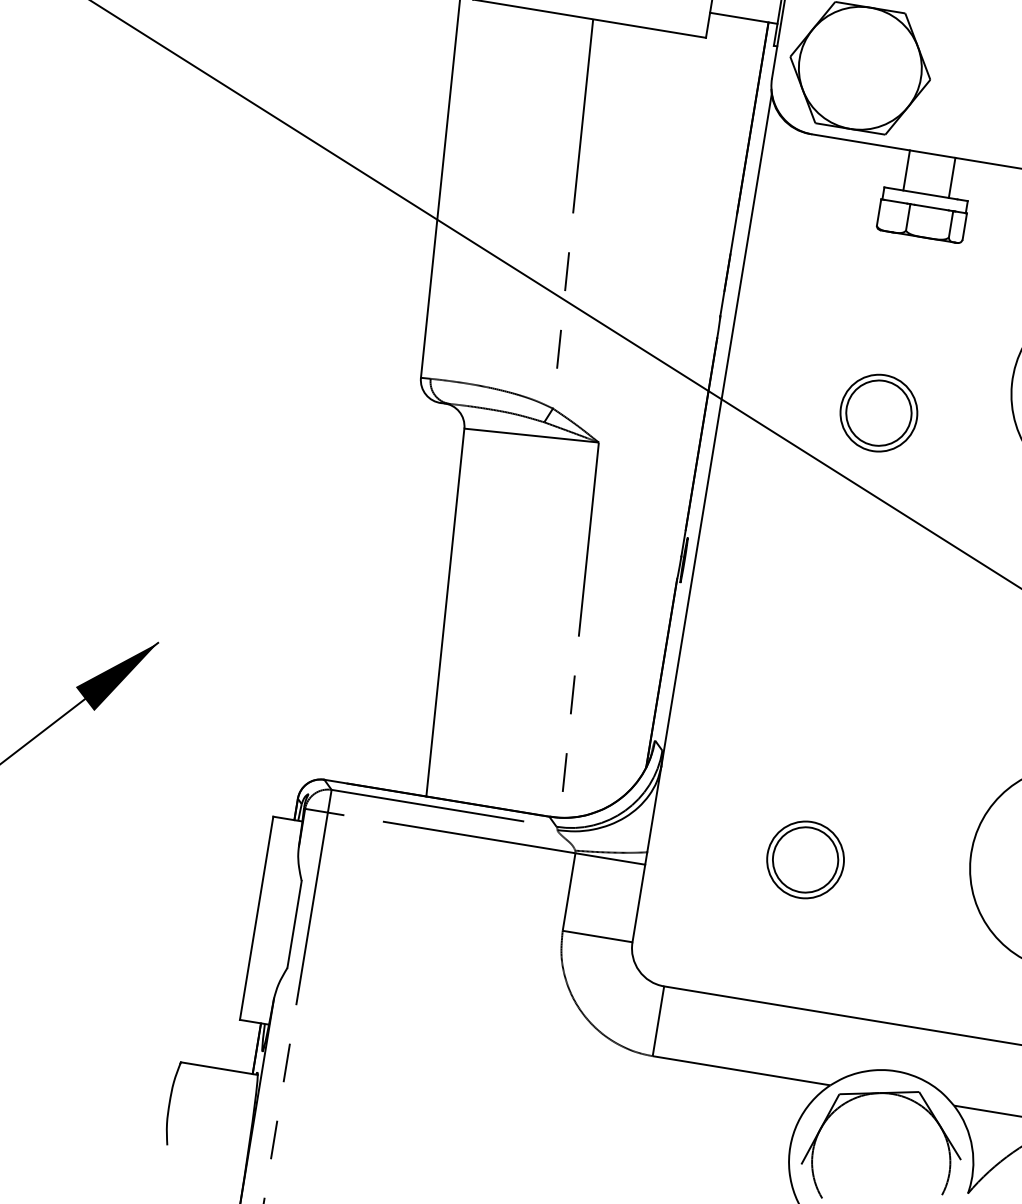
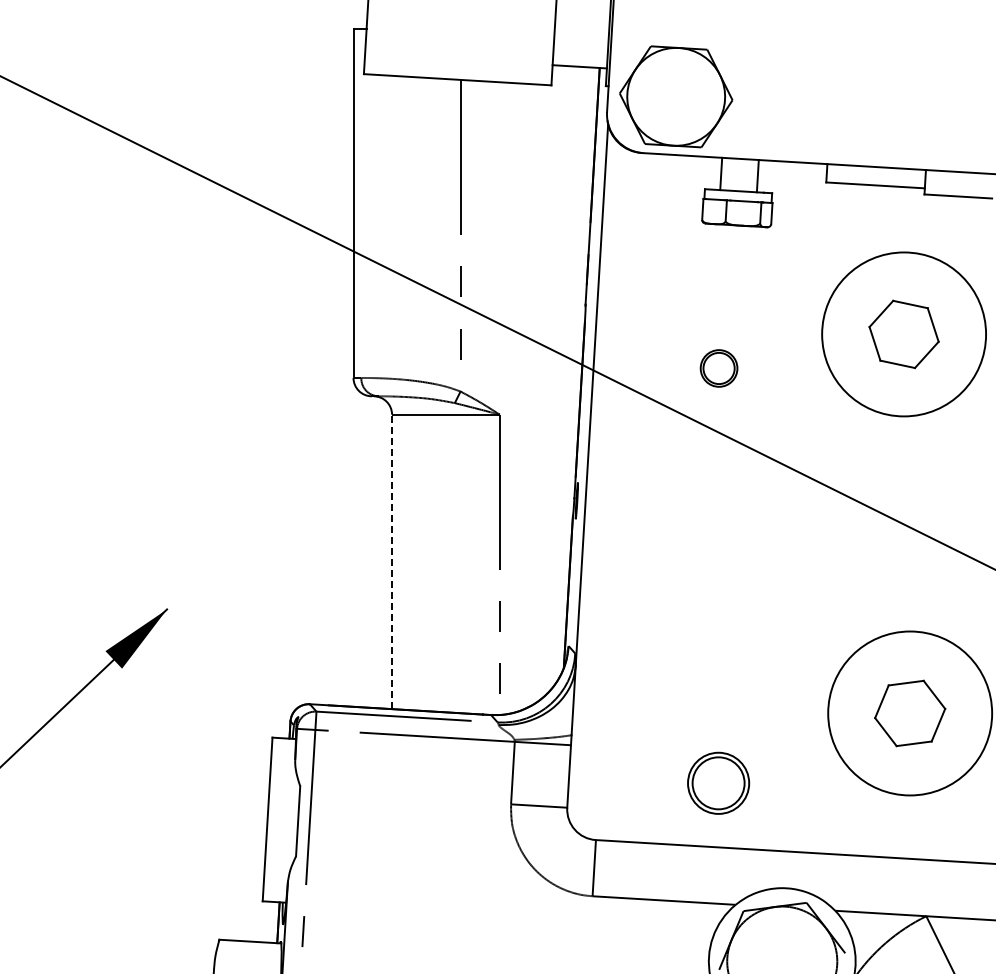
part: (878, 413) -> (718, 368), size x0.6
line: (445, 612) -> (392, 561), solid -> dashed
part: (805, 858) -> (718, 782), moved

